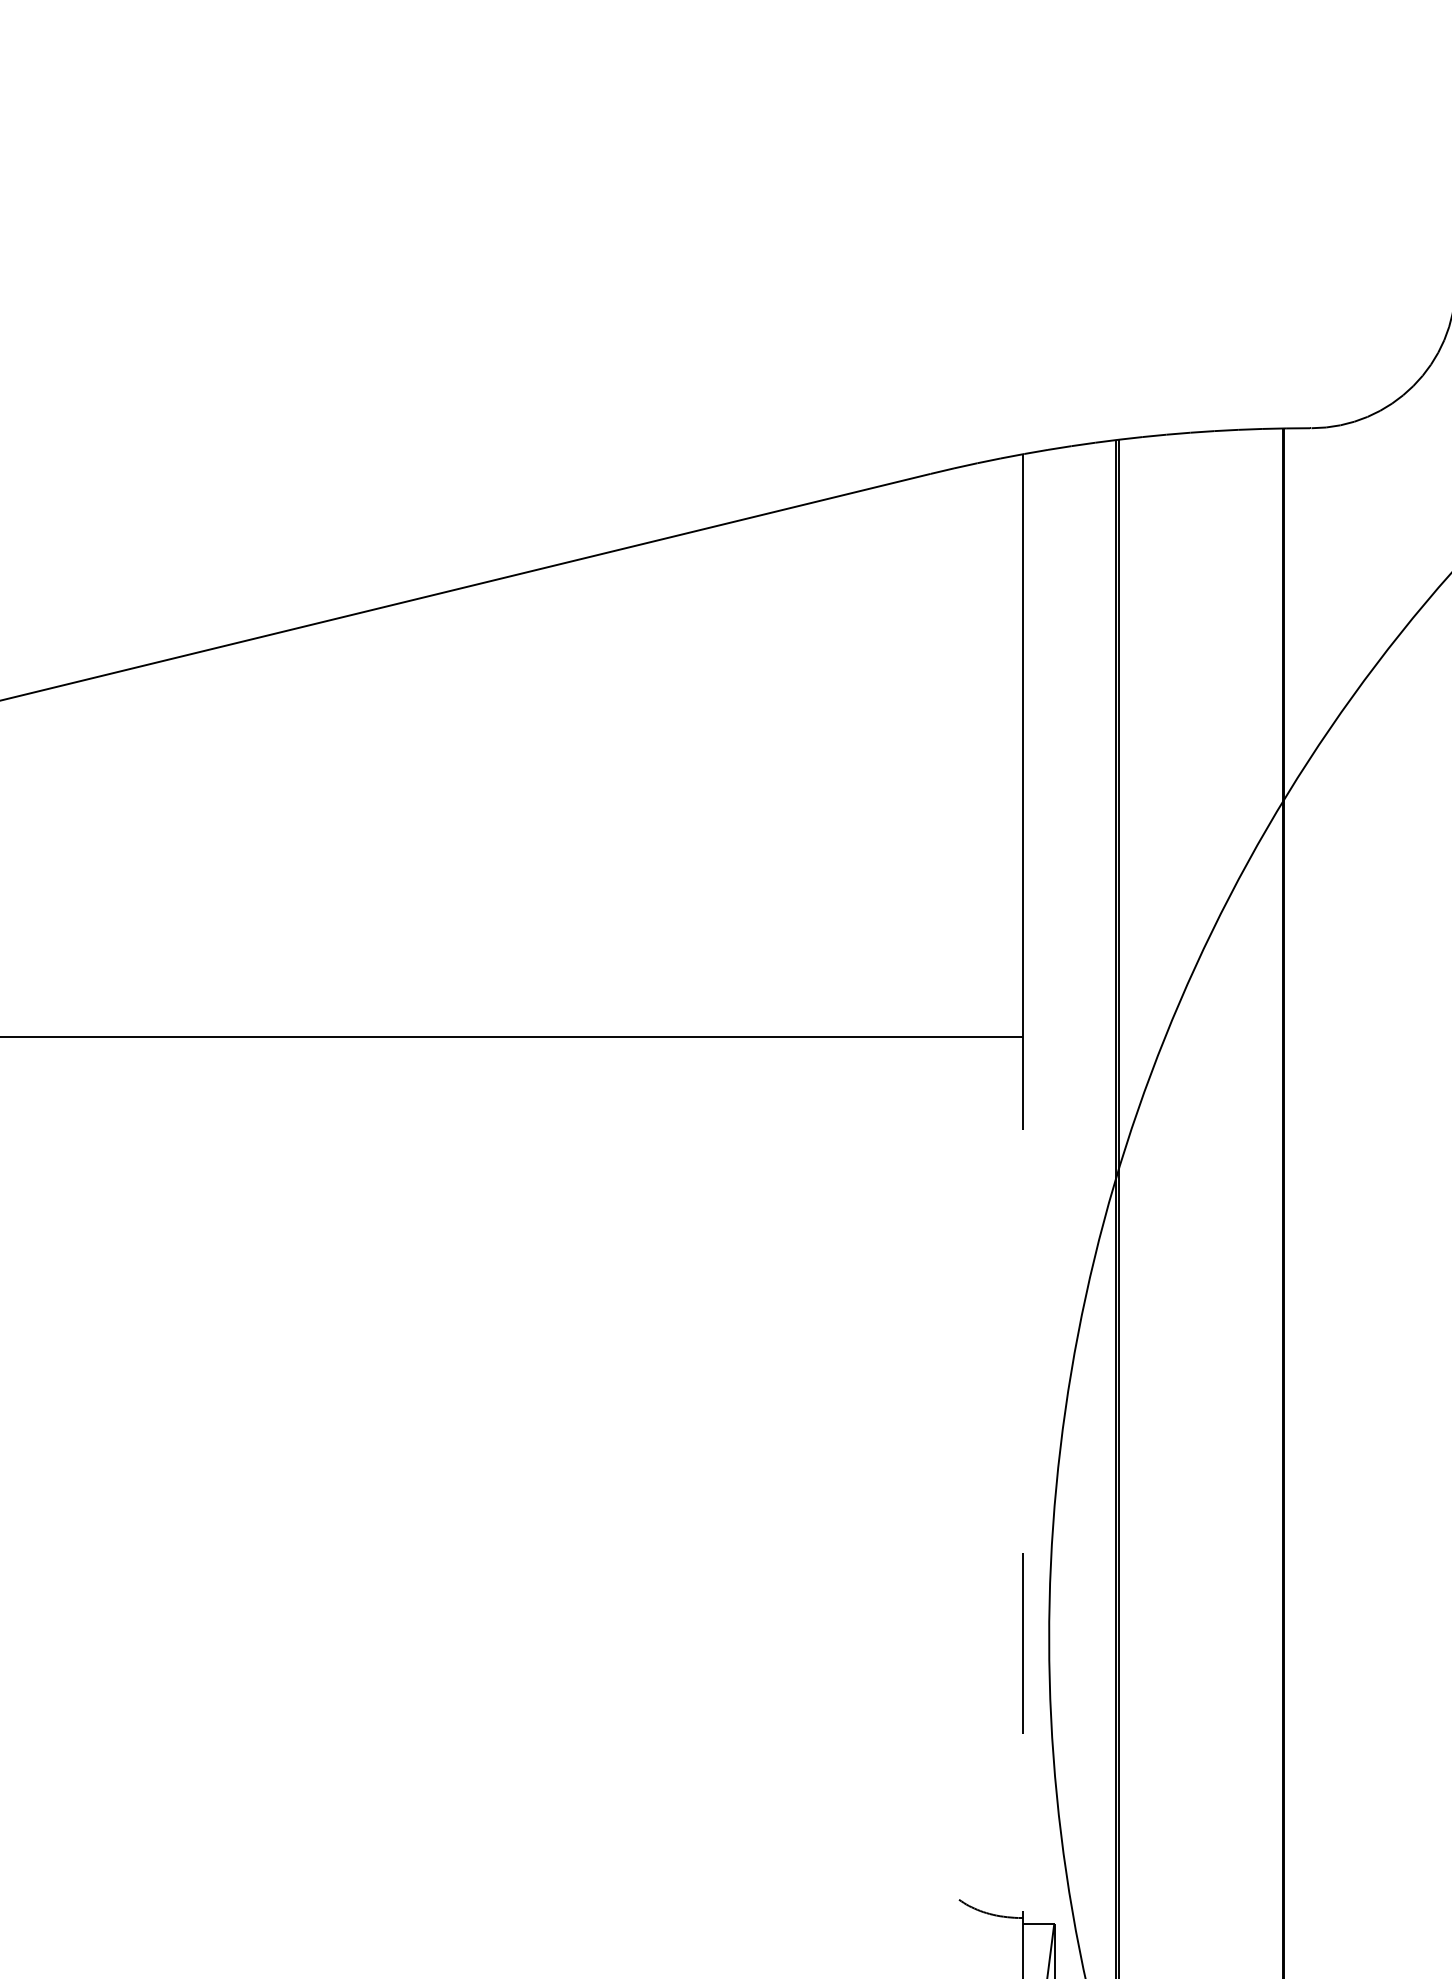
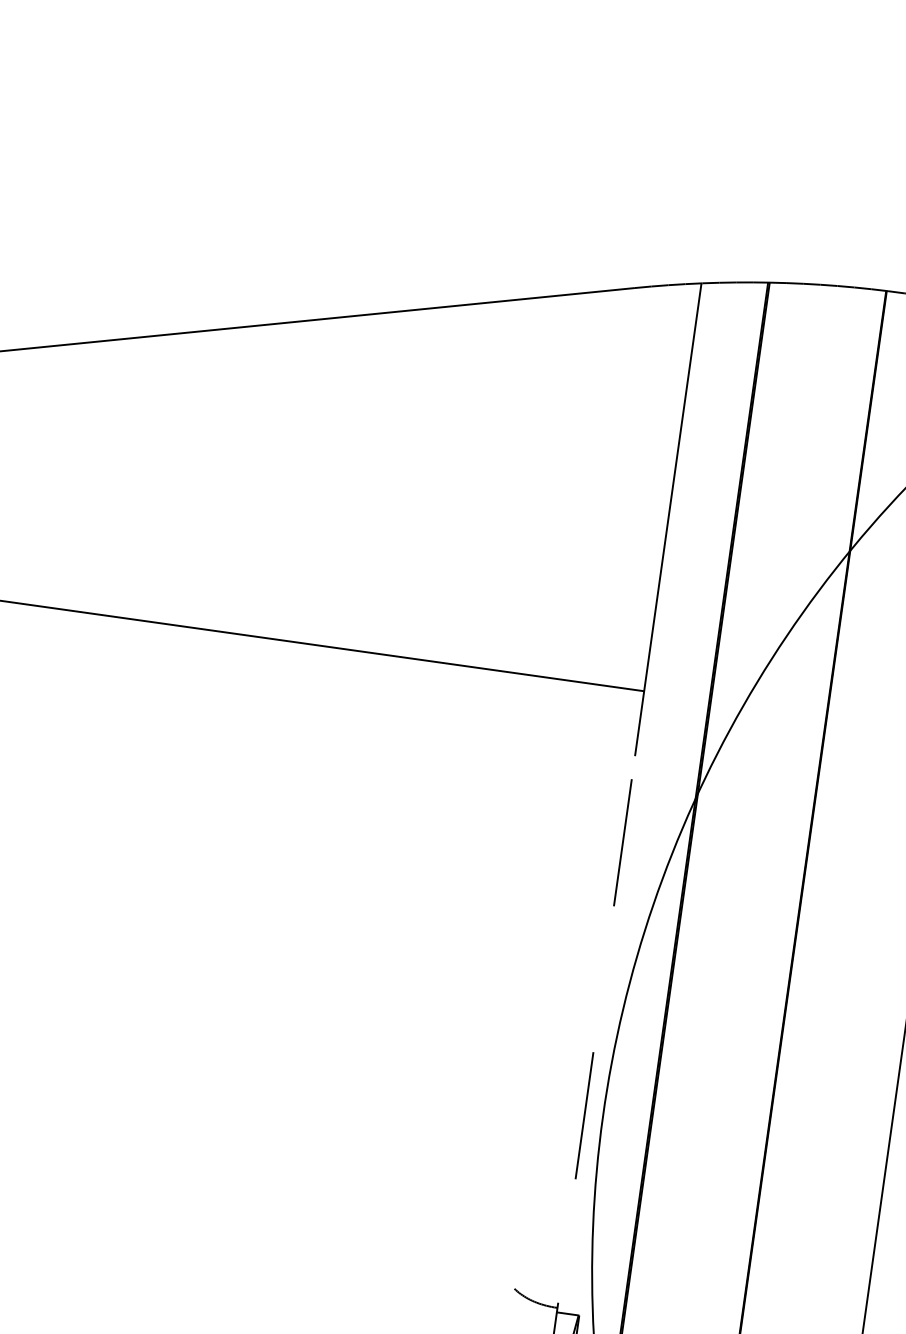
line: (1022, 1253) -> (622, 842), added

